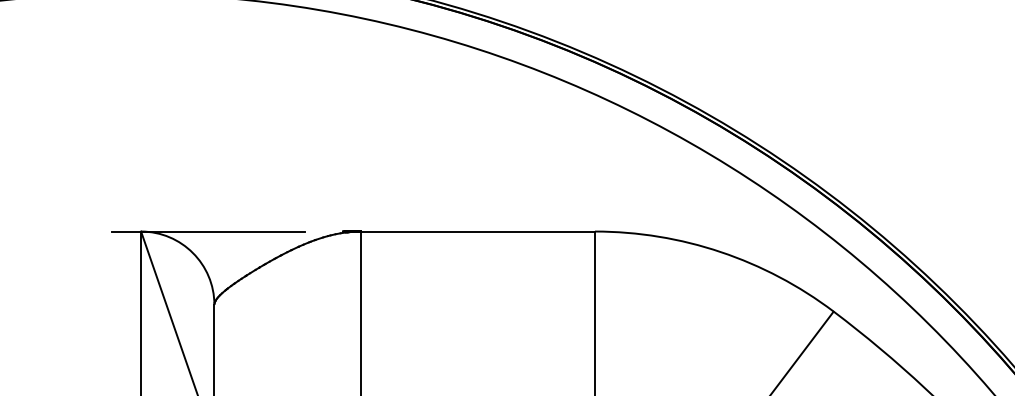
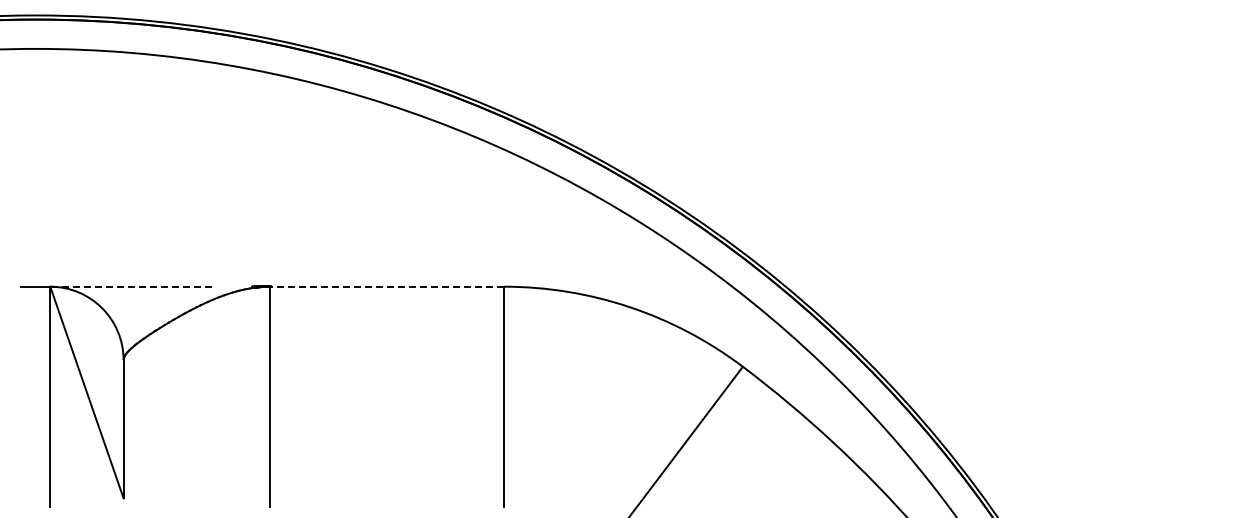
line: (223, 231) -> (132, 286), solid -> dashed
line: (478, 231) -> (387, 286), solid -> dashed

